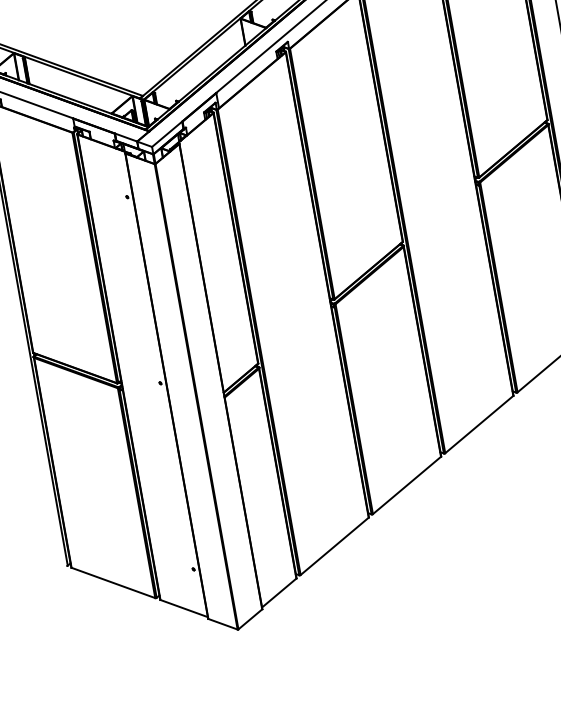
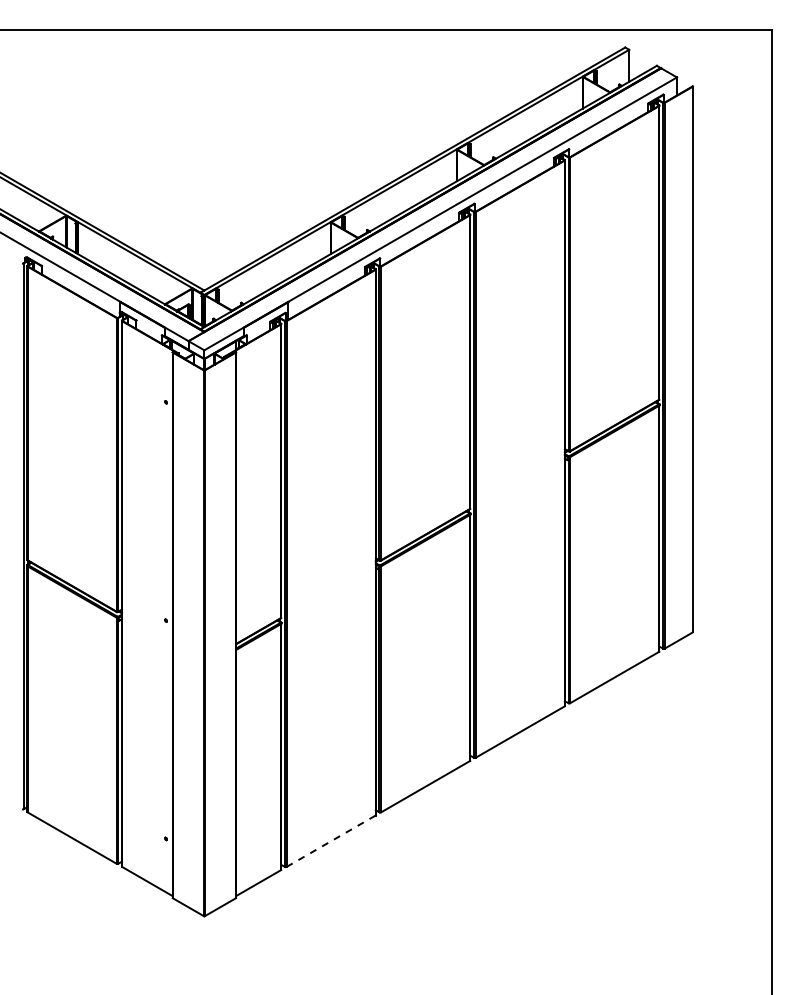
line: (335, 546) -> (331, 841), solid -> dashed

